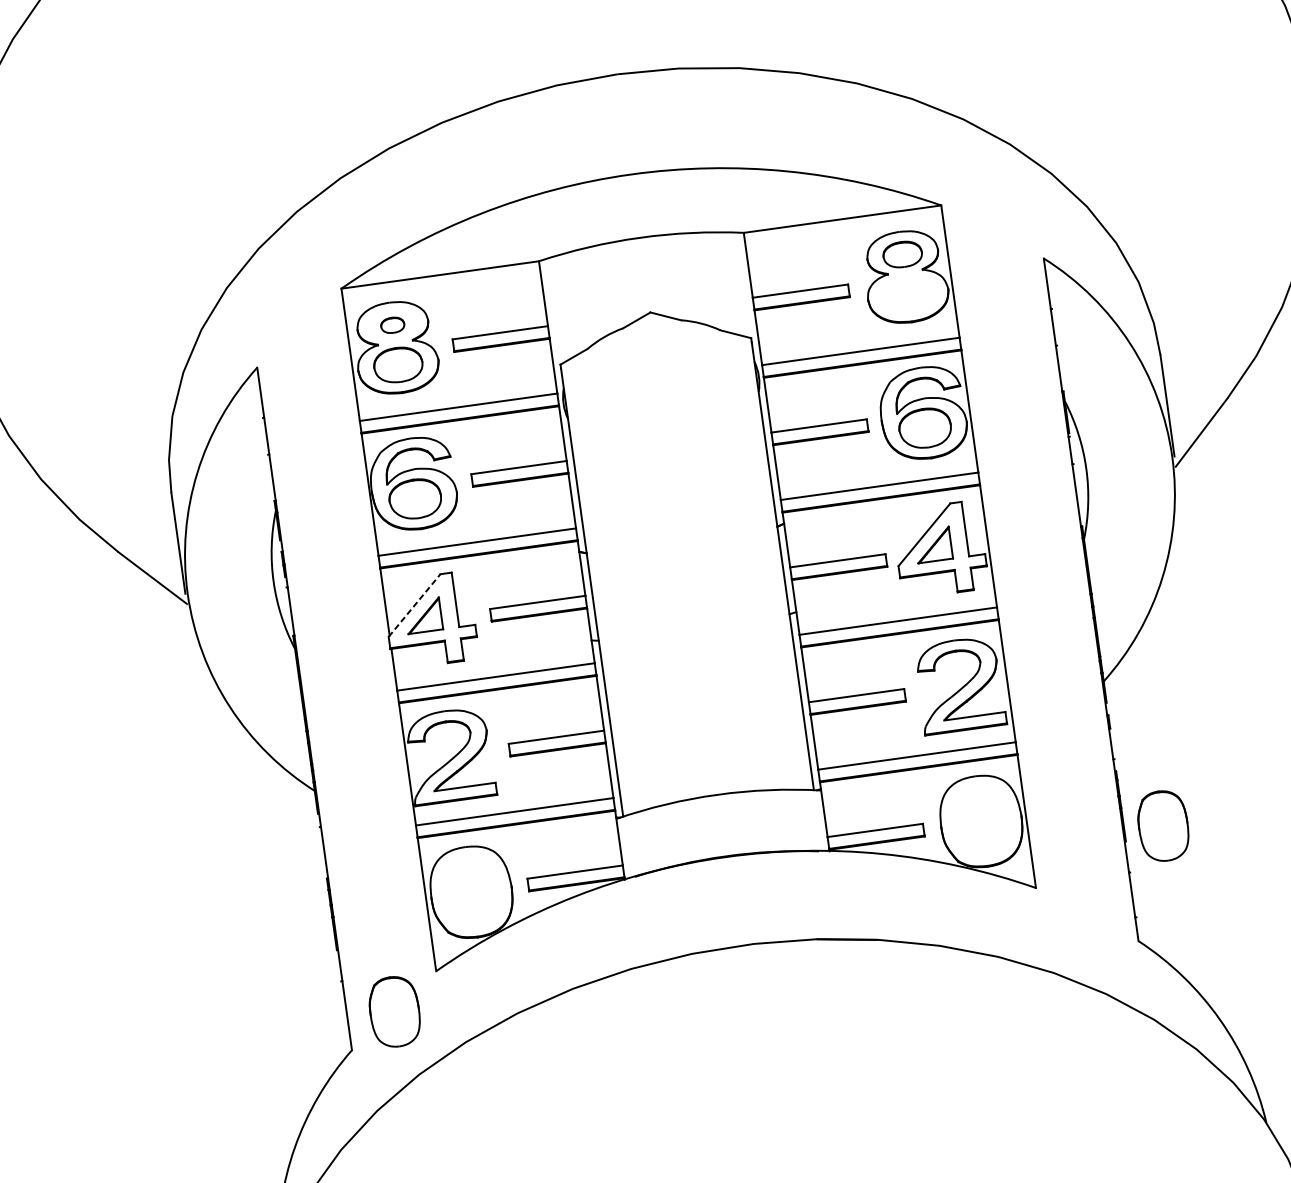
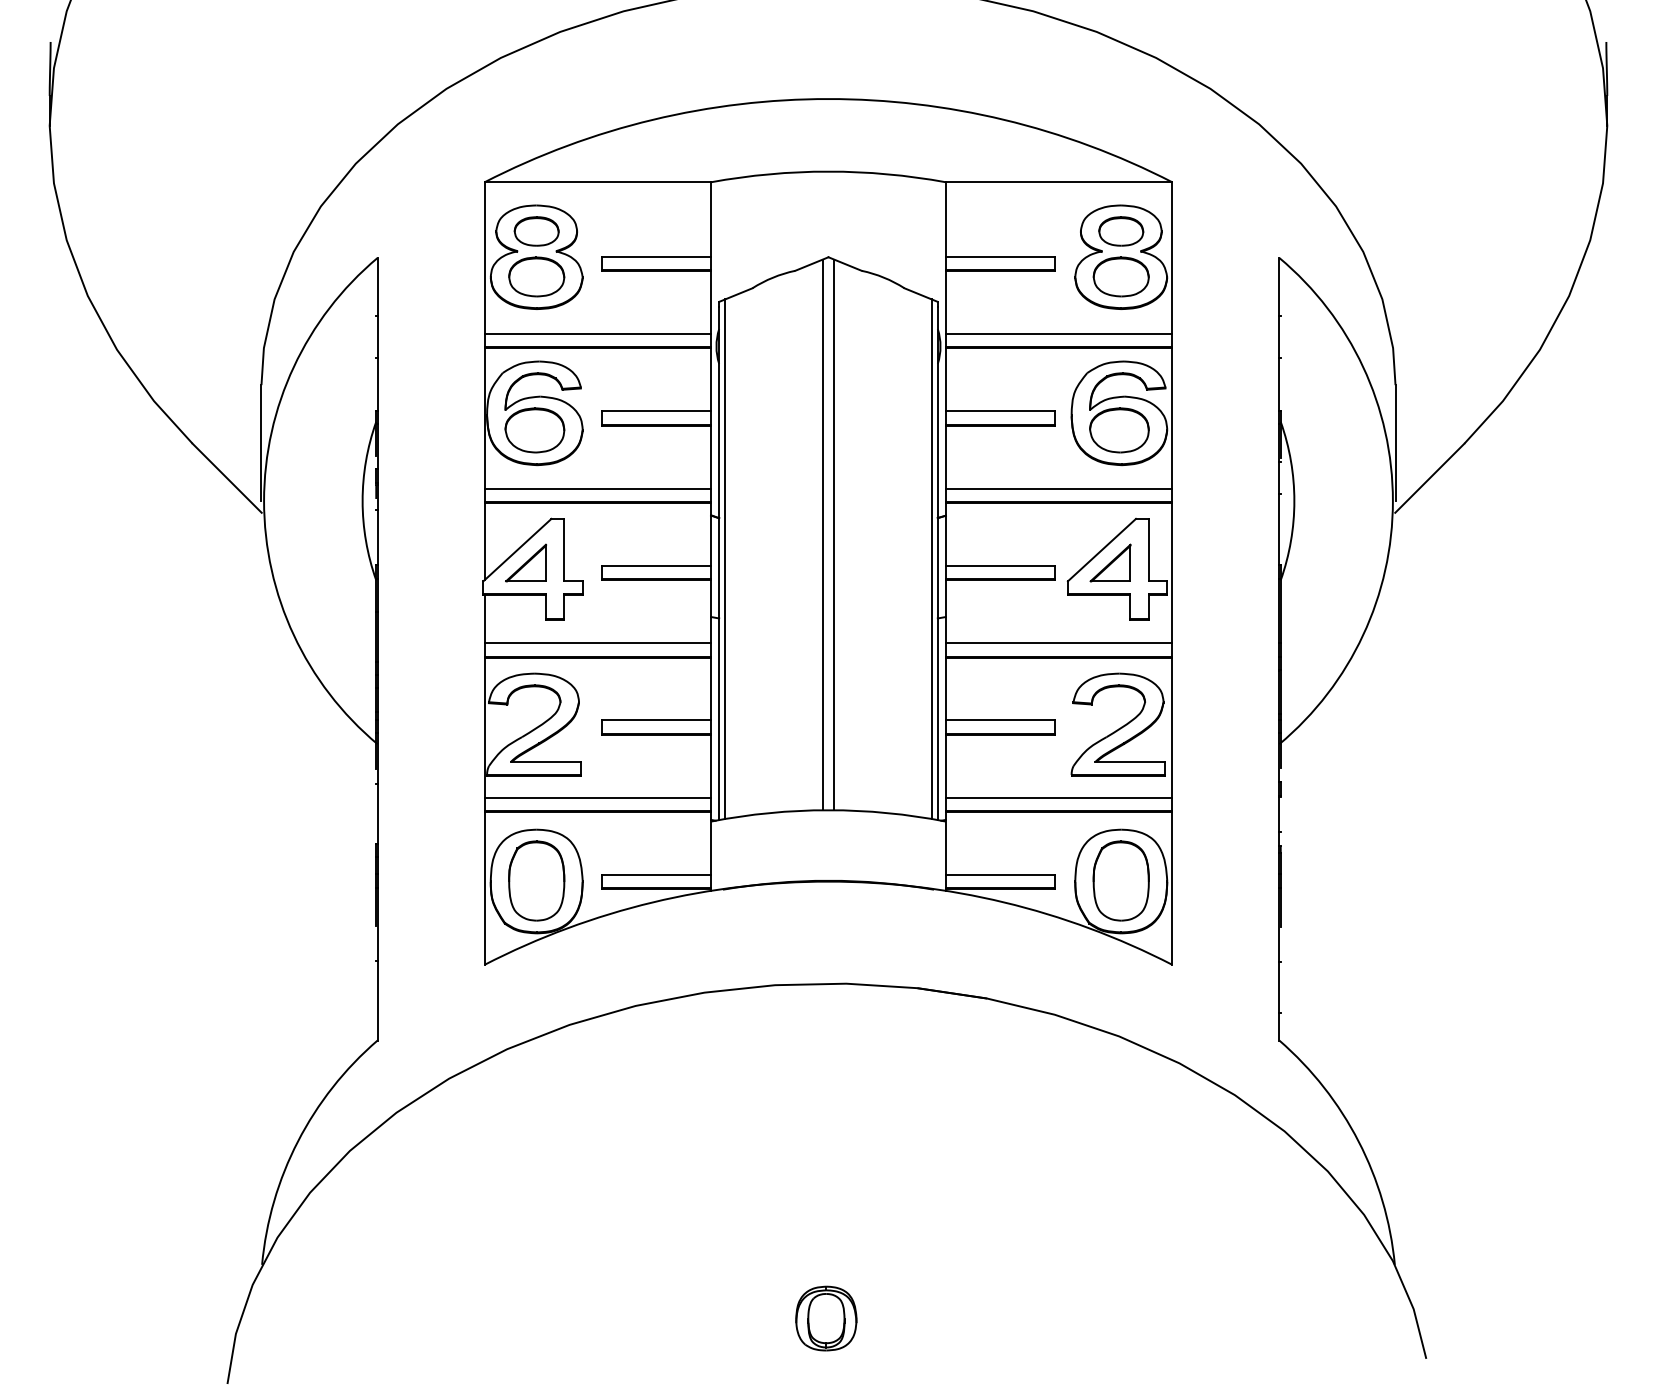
part: (907, 293) -> (1120, 276), added
part: (392, 325) -> (536, 231), size x1.67
line: (689, 553) -> (834, 534), added
line: (678, 555) -> (822, 534), added
line: (776, 563) -> (931, 559), added
line: (597, 588) -> (725, 559), added
line: (414, 605) -> (517, 549), dashed -> solid
part: (1162, 825) -> (1120, 880), moved
part: (394, 1011) -> (536, 880), moved

